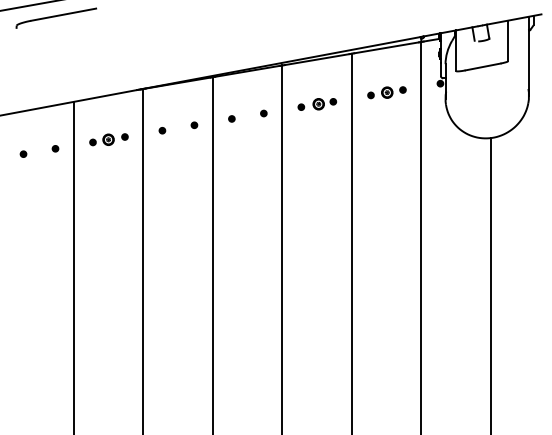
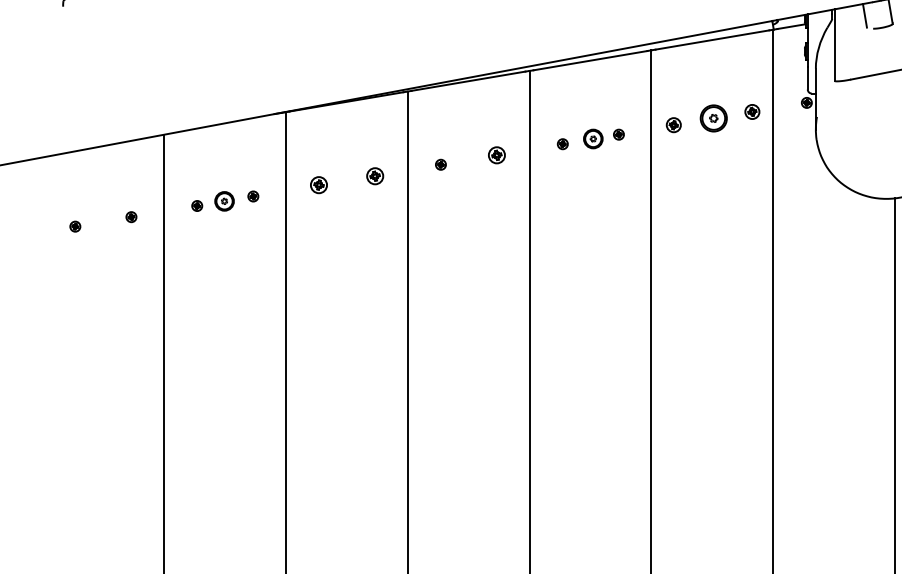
part: (386, 92) -> (712, 118), size x1.4
part: (263, 113) -> (496, 155), size x1.6
part: (194, 124) -> (375, 174), size x1.6
part: (162, 130) -> (319, 185), size x1.6

